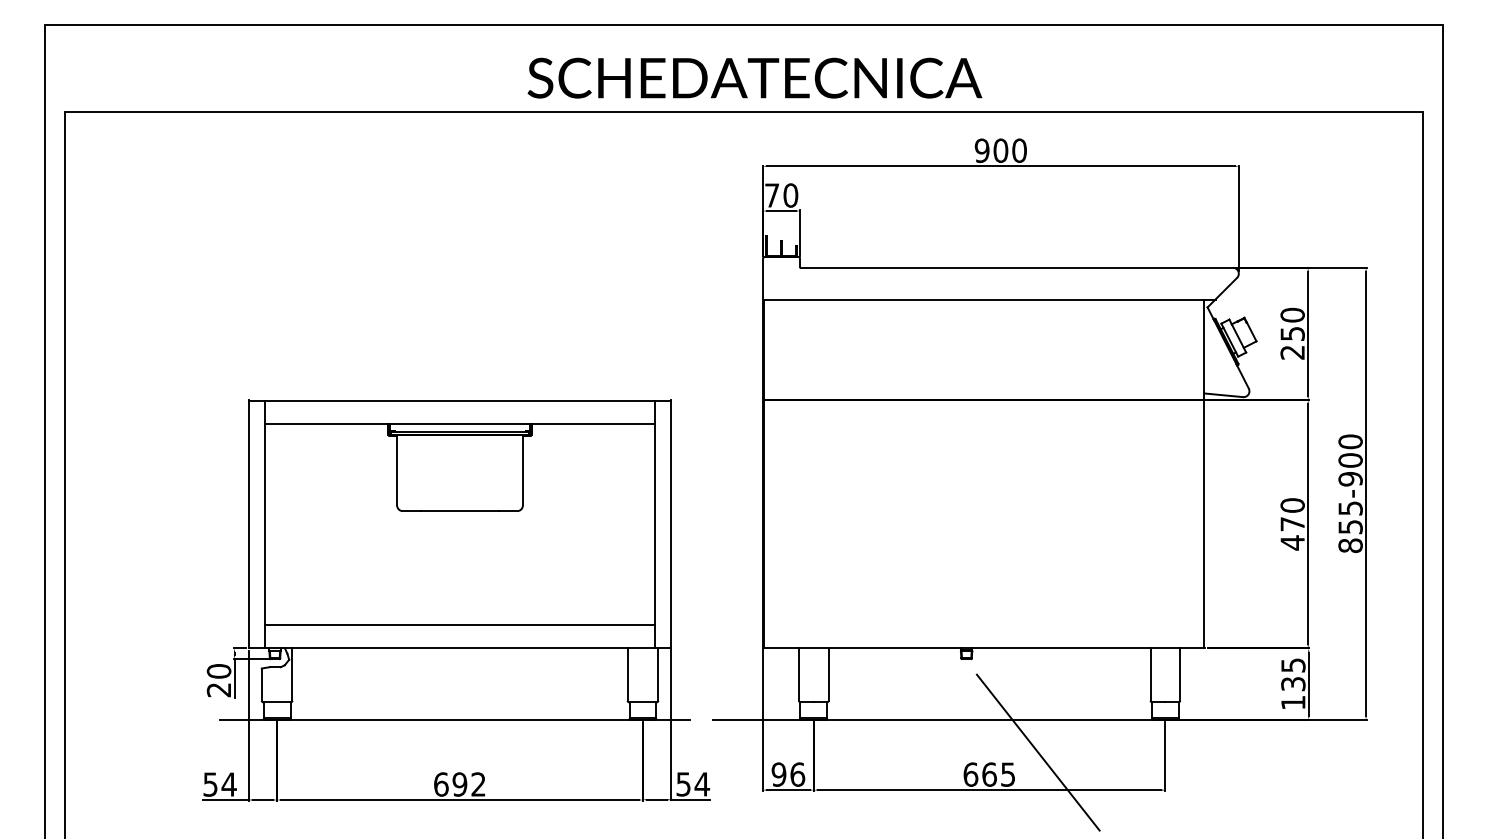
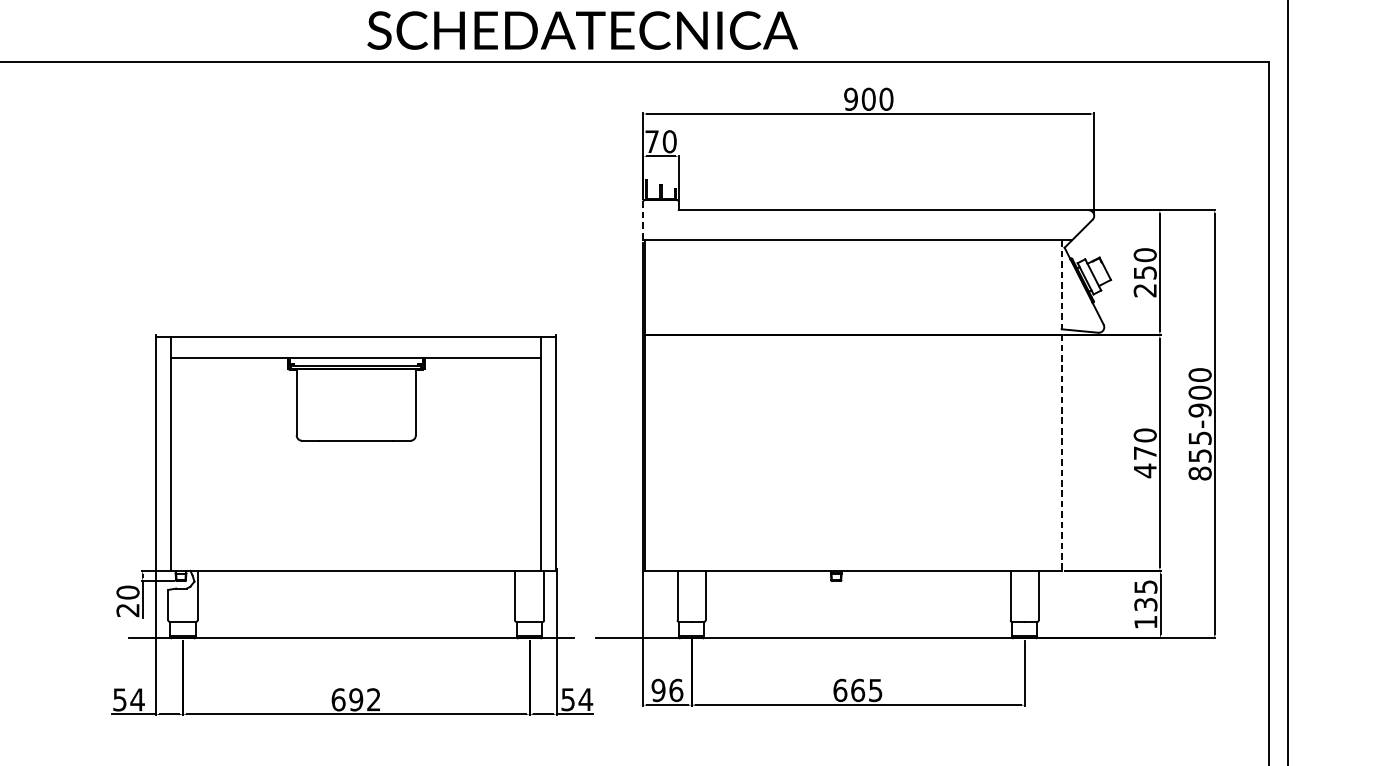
text: (754, 77) -> (582, 29), moved
line: (763, 279) -> (643, 221), solid -> dashed
line: (1204, 474) -> (1061, 406), solid -> dashed
line: (459, 624) -> (355, 548), removed
line: (1037, 752) -> (903, 669), removed

